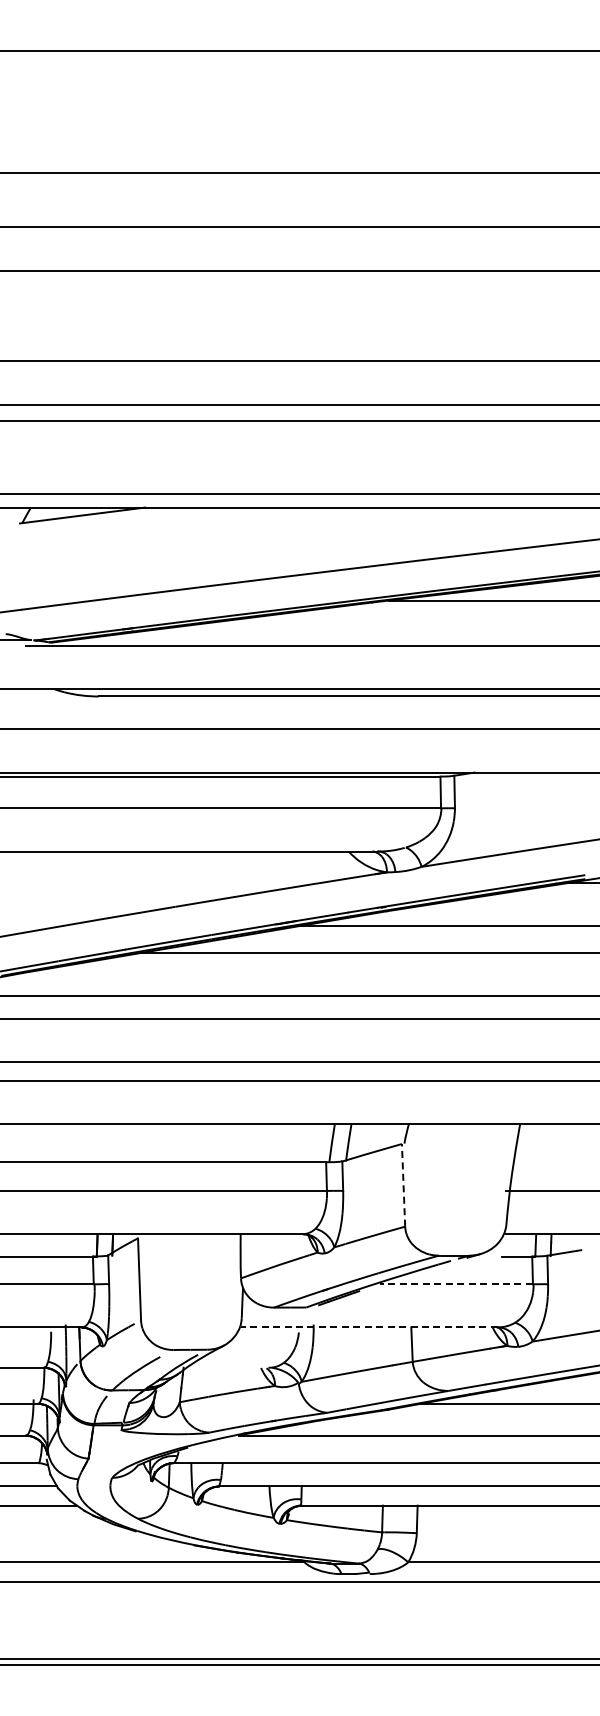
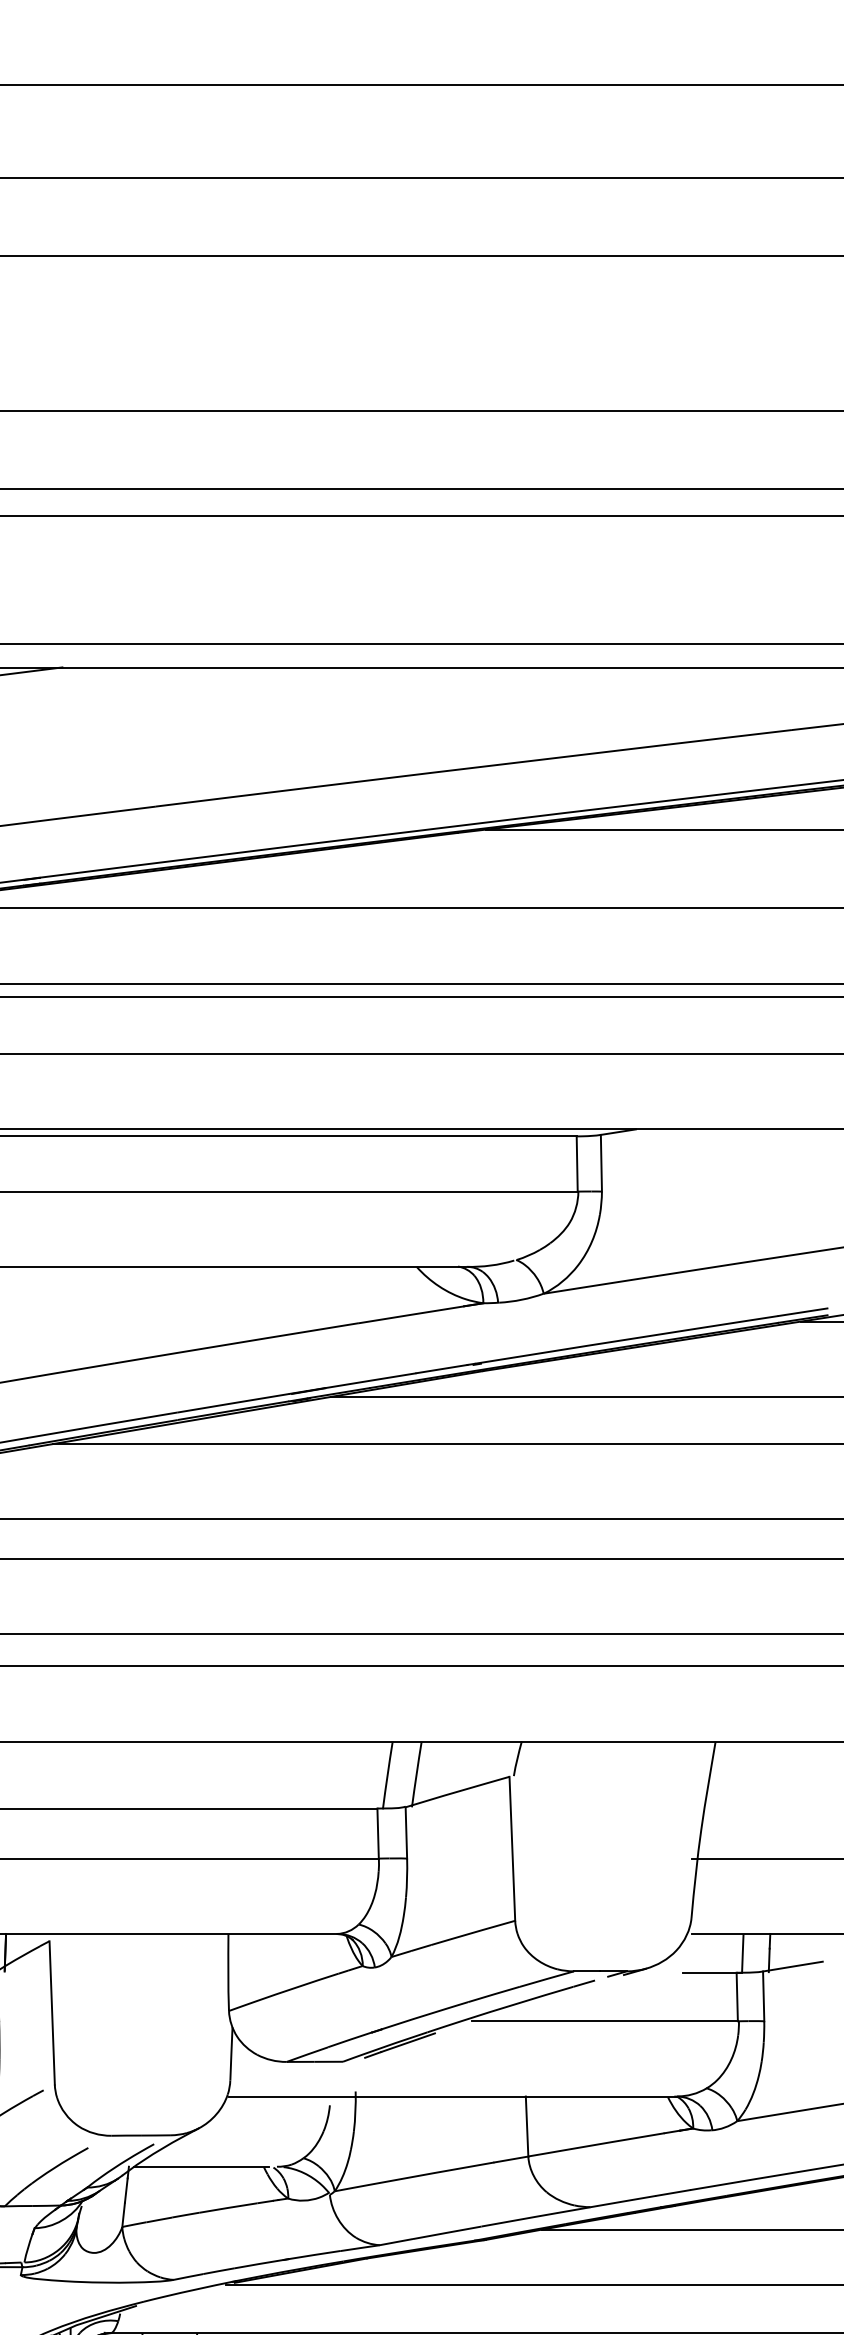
line: (403, 1184) -> (512, 1847), dashed -> solid
line: (456, 1284) -> (604, 2021), dashed -> solid
line: (368, 1327) -> (451, 2096), dashed -> solid
line: (224, 1367) -> (200, 2166), added

